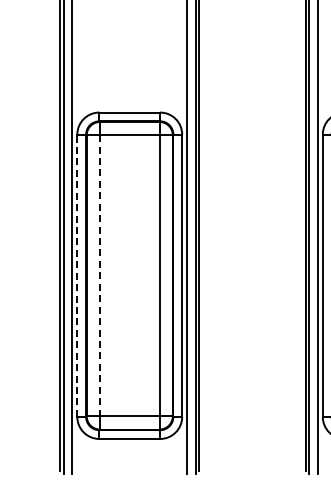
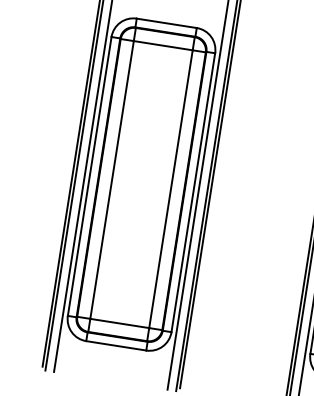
line: (77, 275) -> (89, 176), dashed -> solid
line: (99, 275) -> (111, 179), dashed -> solid

